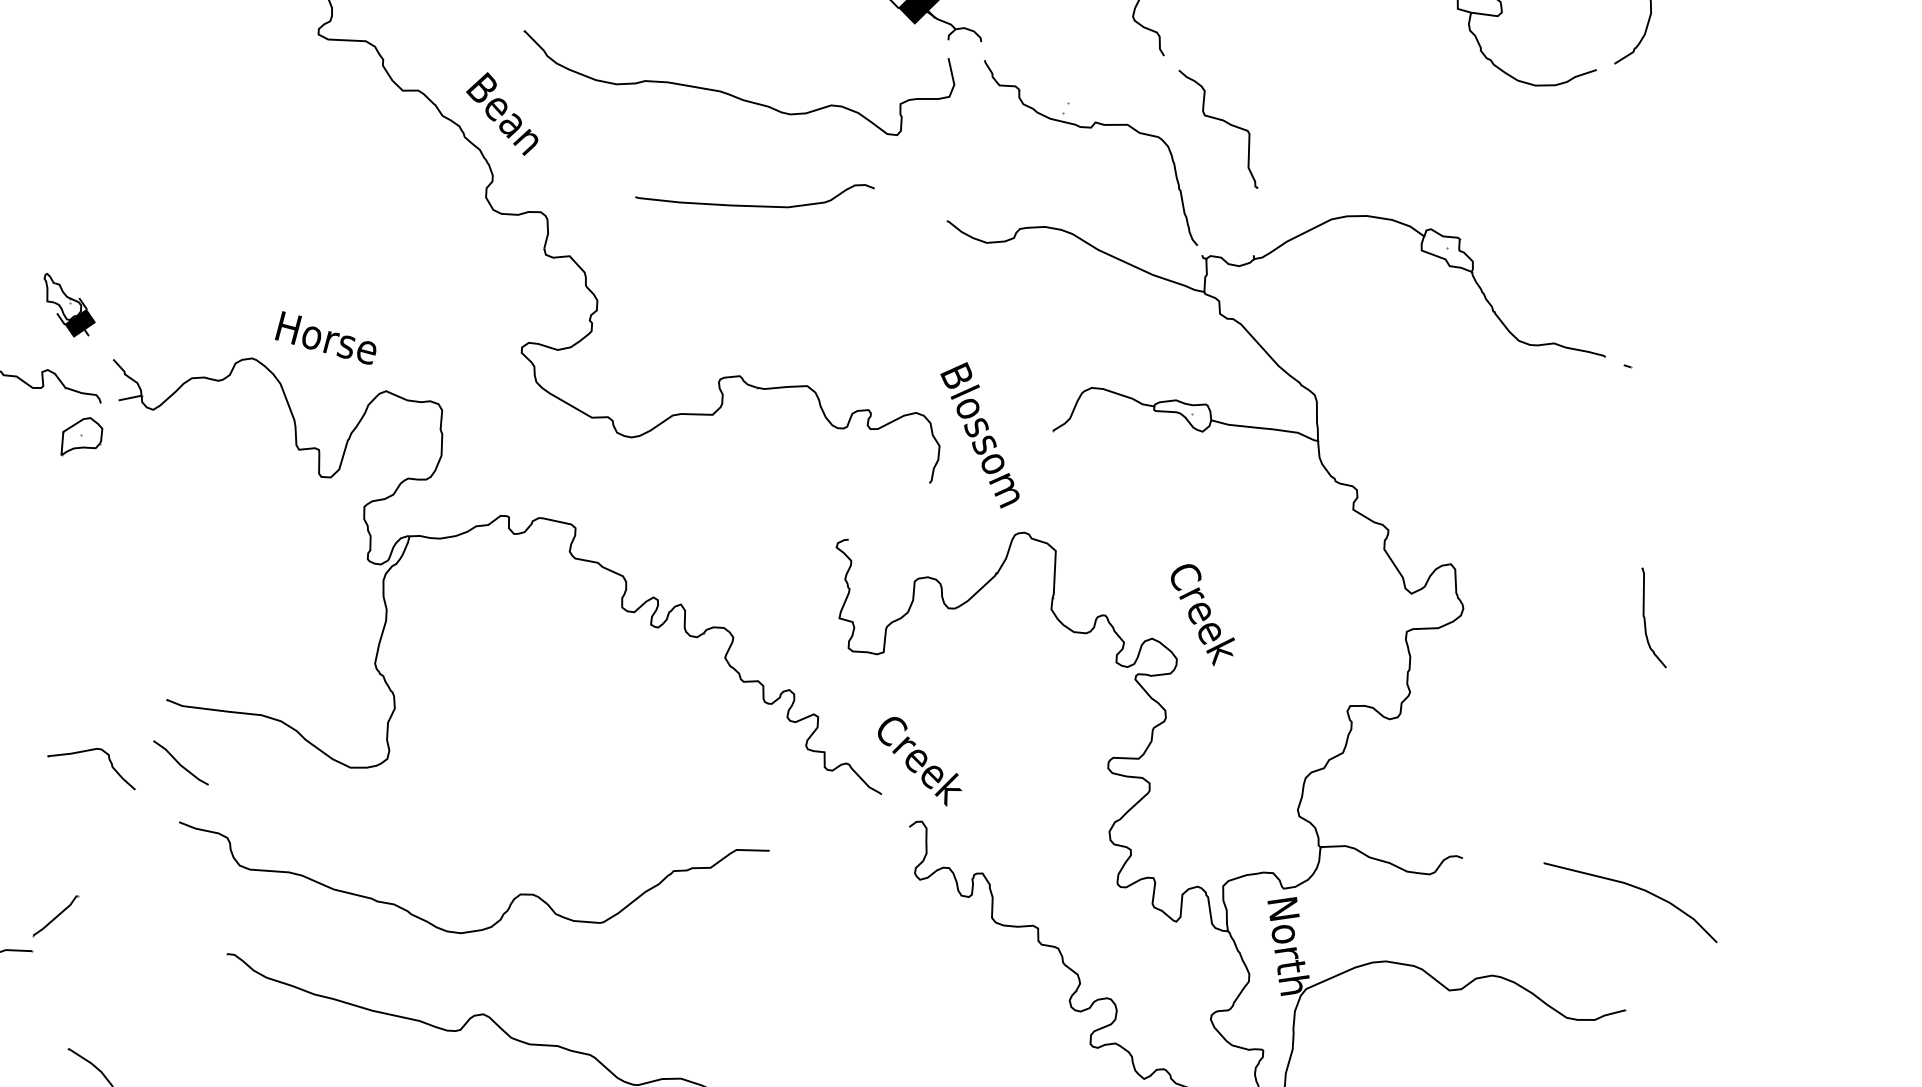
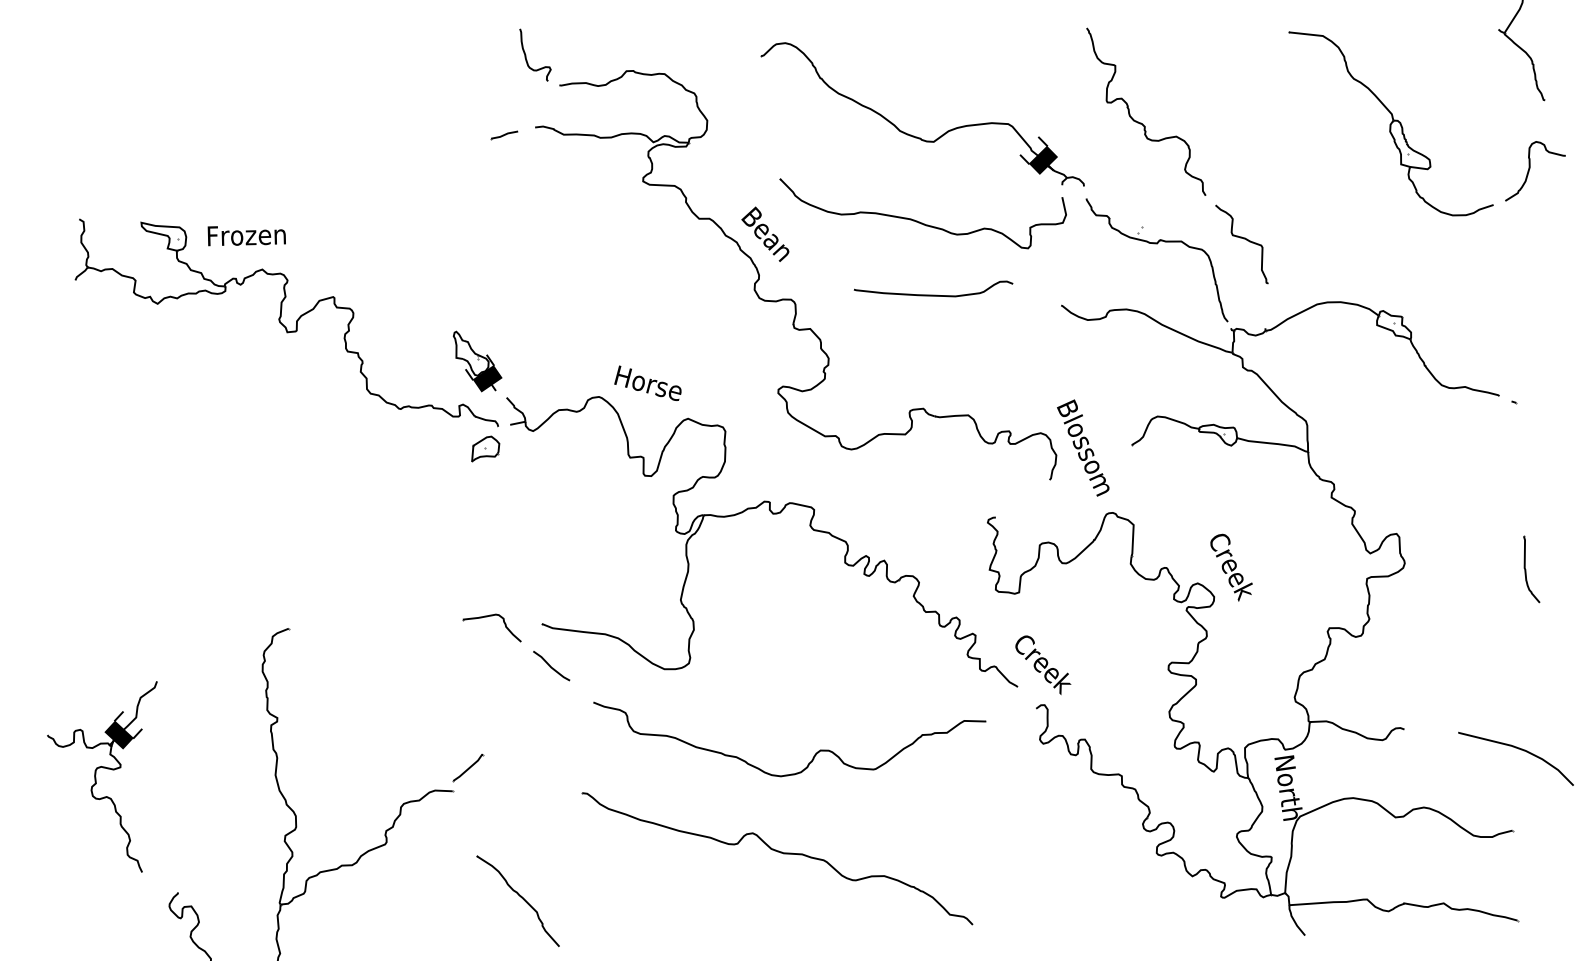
part: (69, 305) -> (477, 361), size x1.43
part: (84, 753) -> (487, 617), moved
curve: (511, 900) -> (814, 754), moved

